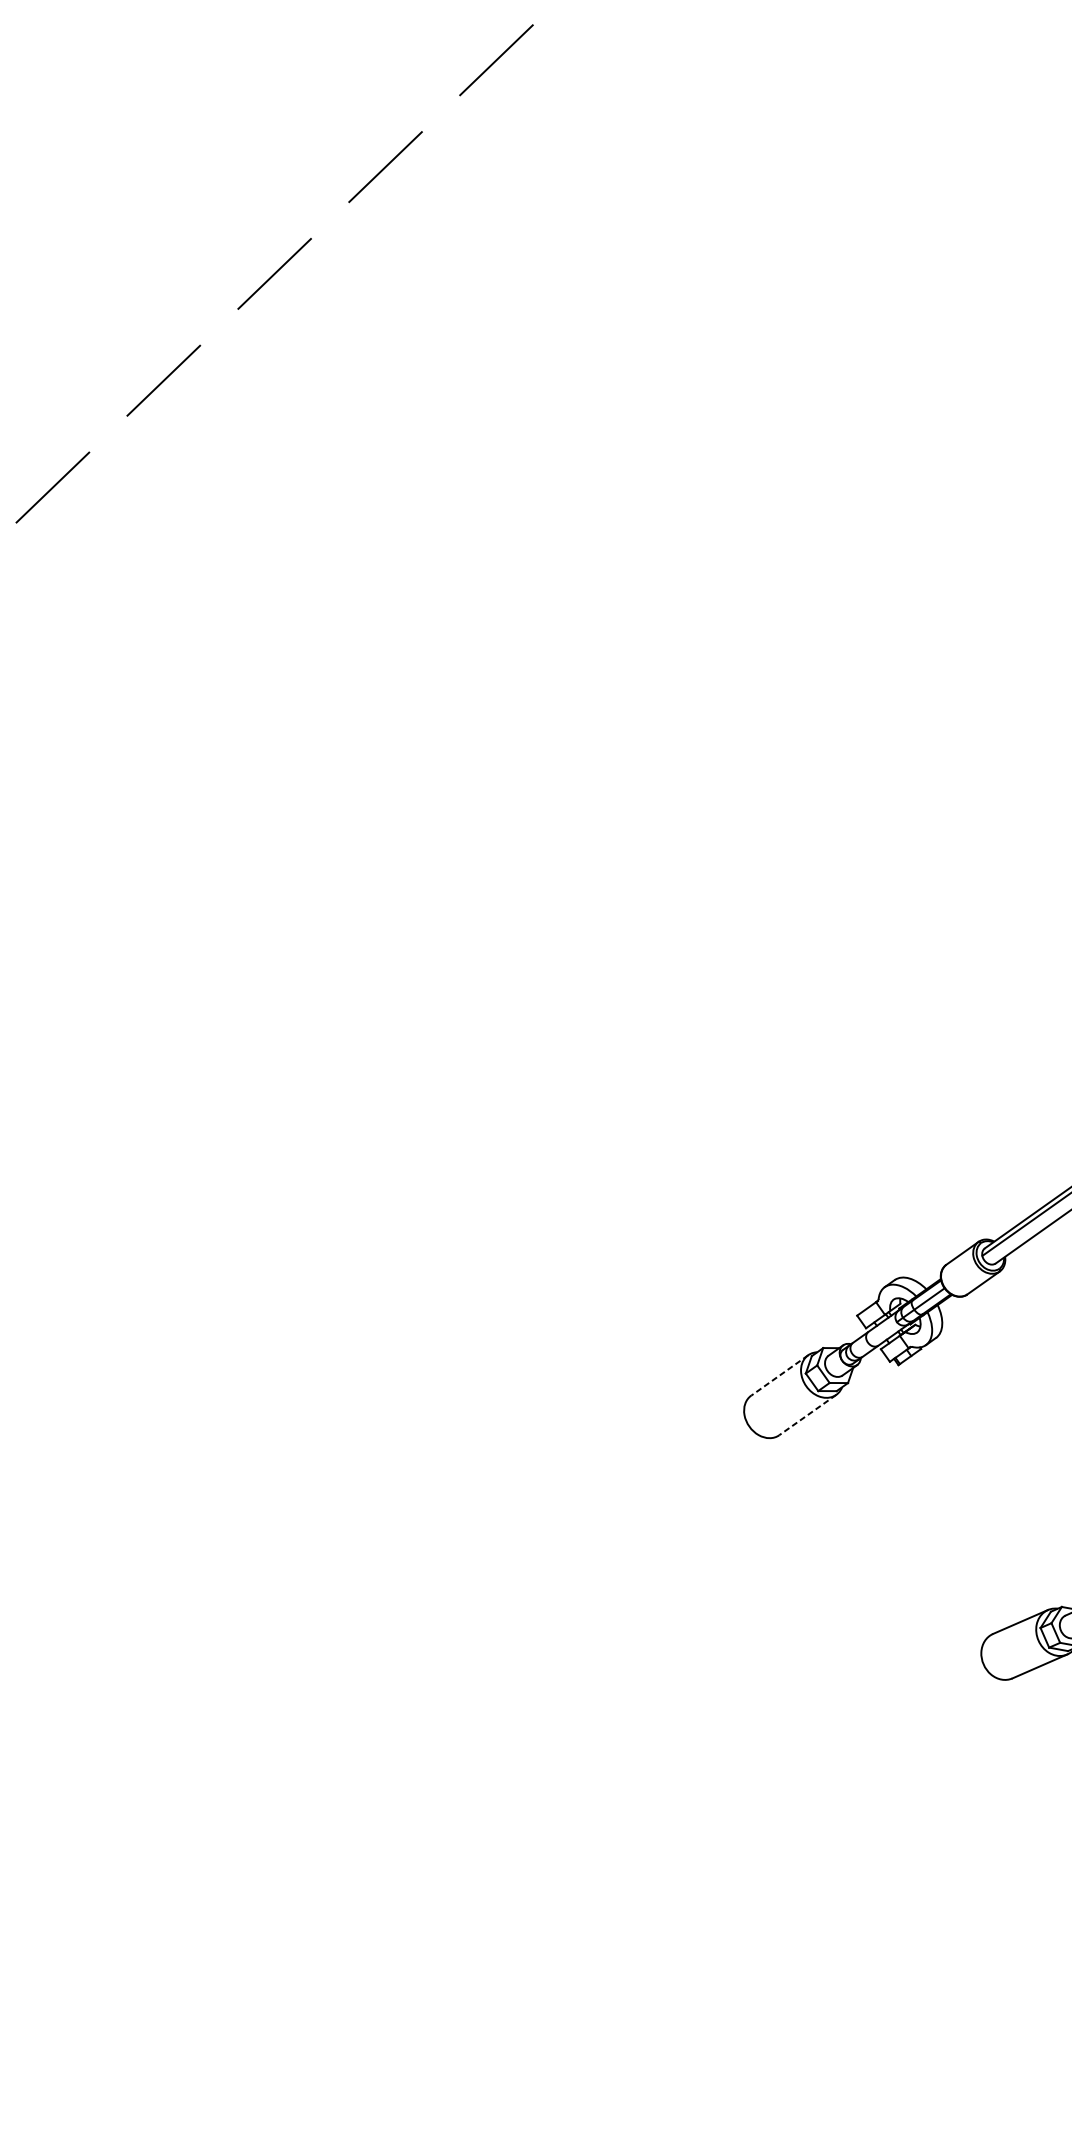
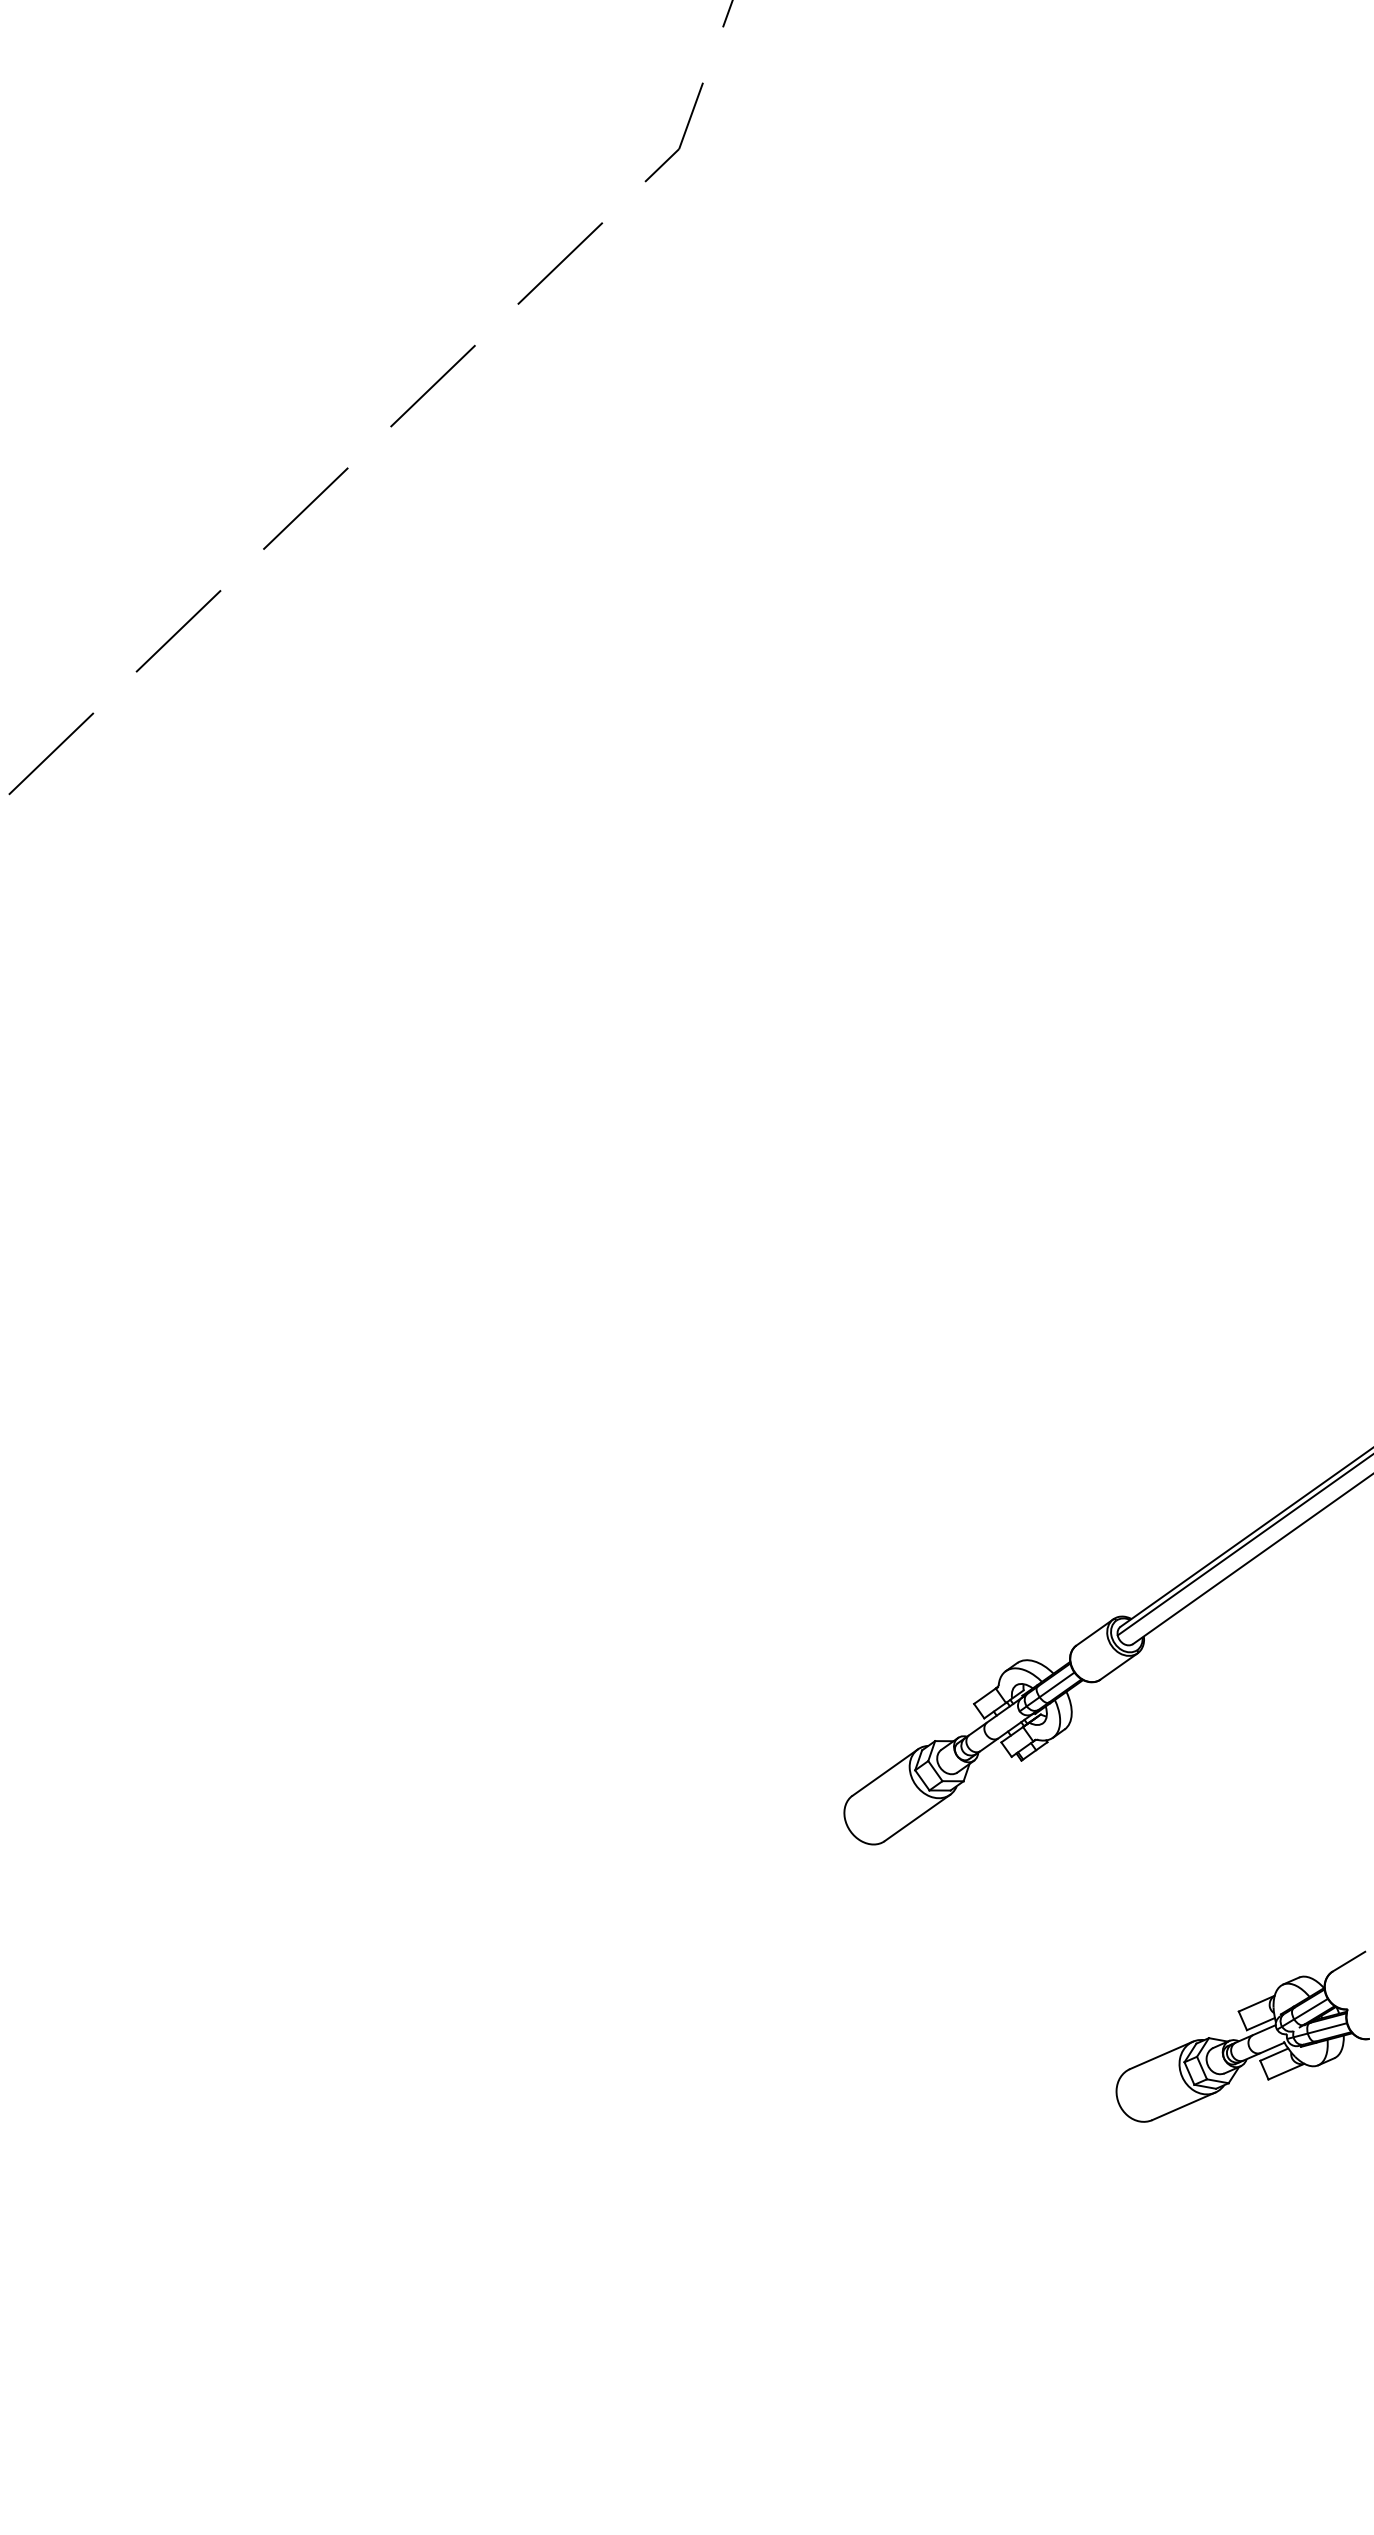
line: (779, 1375) -> (884, 1772), dashed -> solid
line: (807, 1415) -> (917, 1818), dashed -> solid

